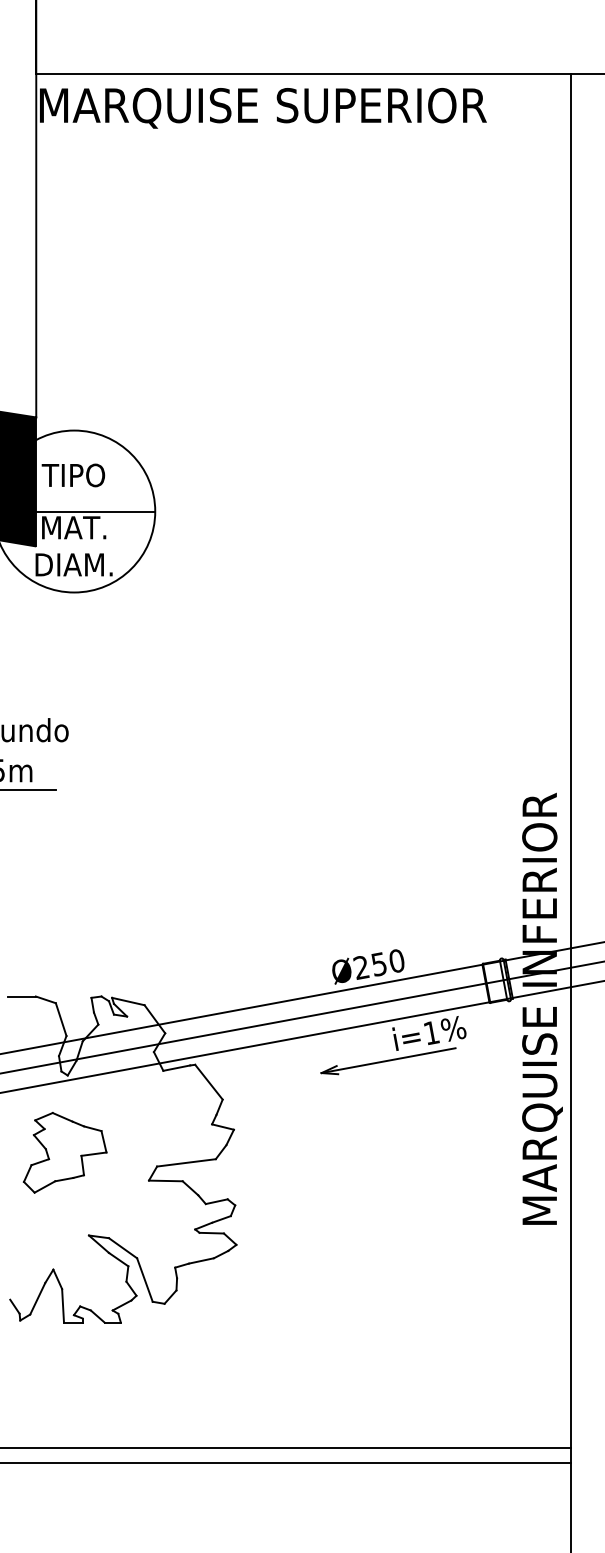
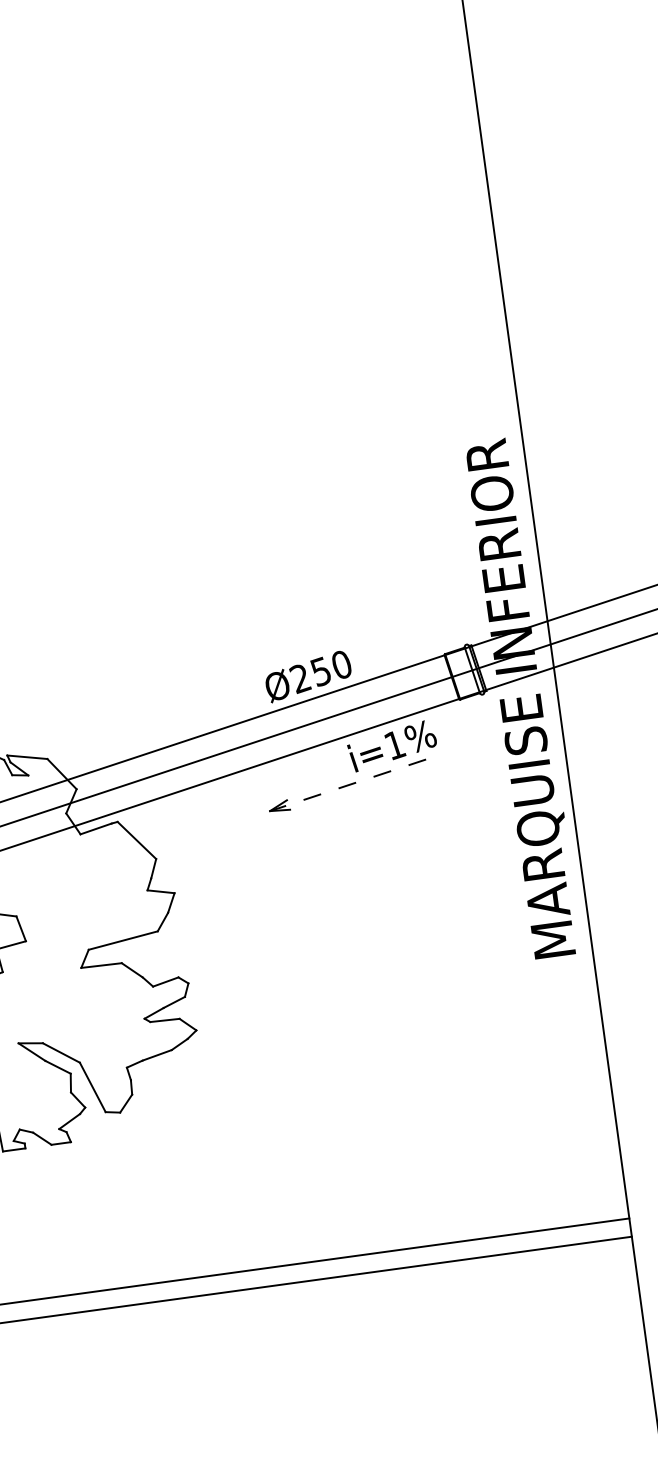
line: (388, 1060) -> (347, 785), solid -> dashed

